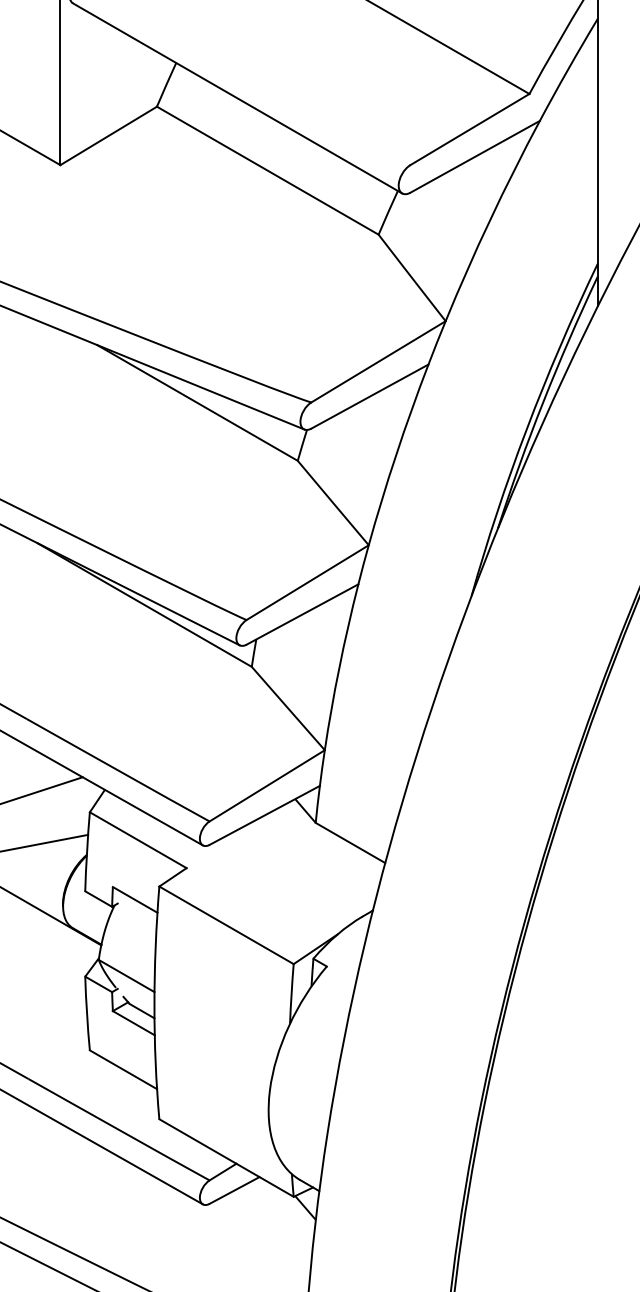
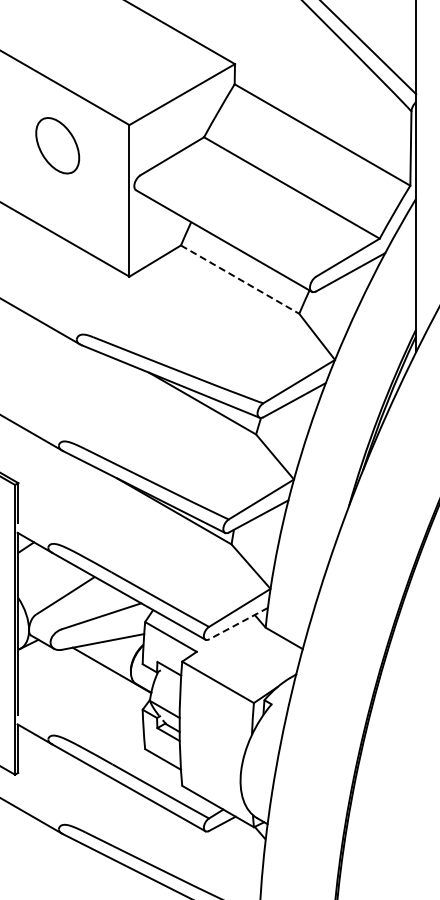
line: (268, 170) -> (240, 279), solid -> dashed
line: (264, 815) -> (238, 623), solid -> dashed

